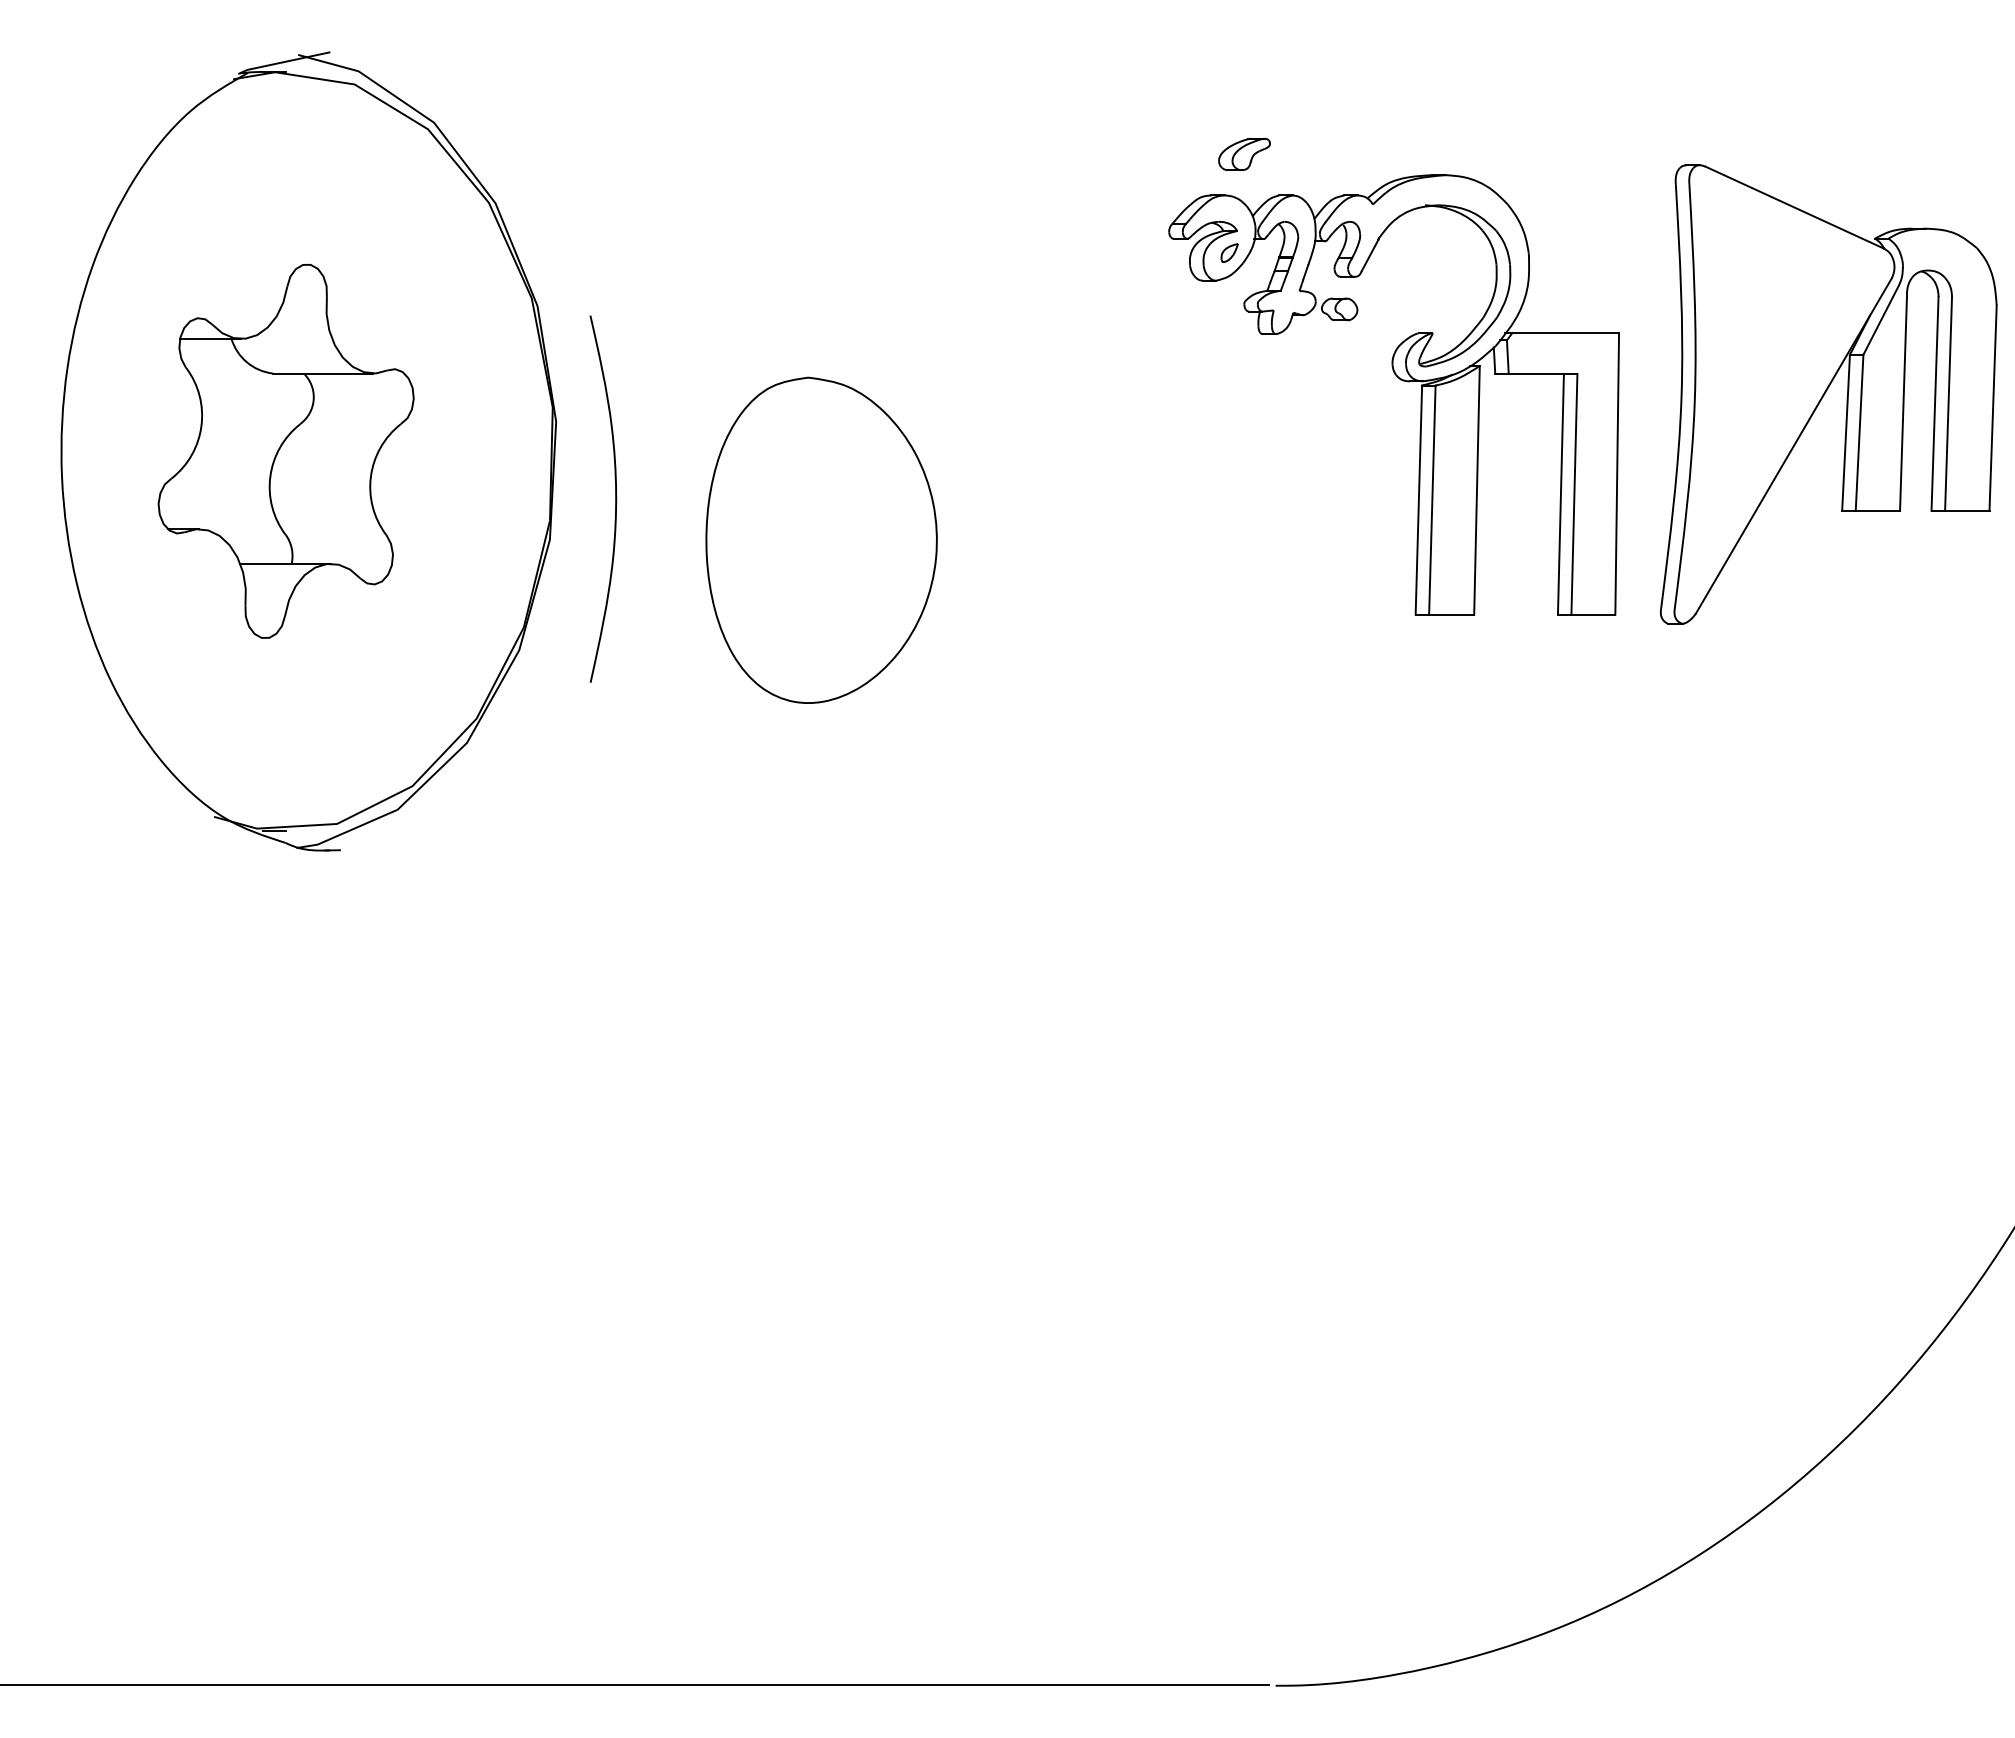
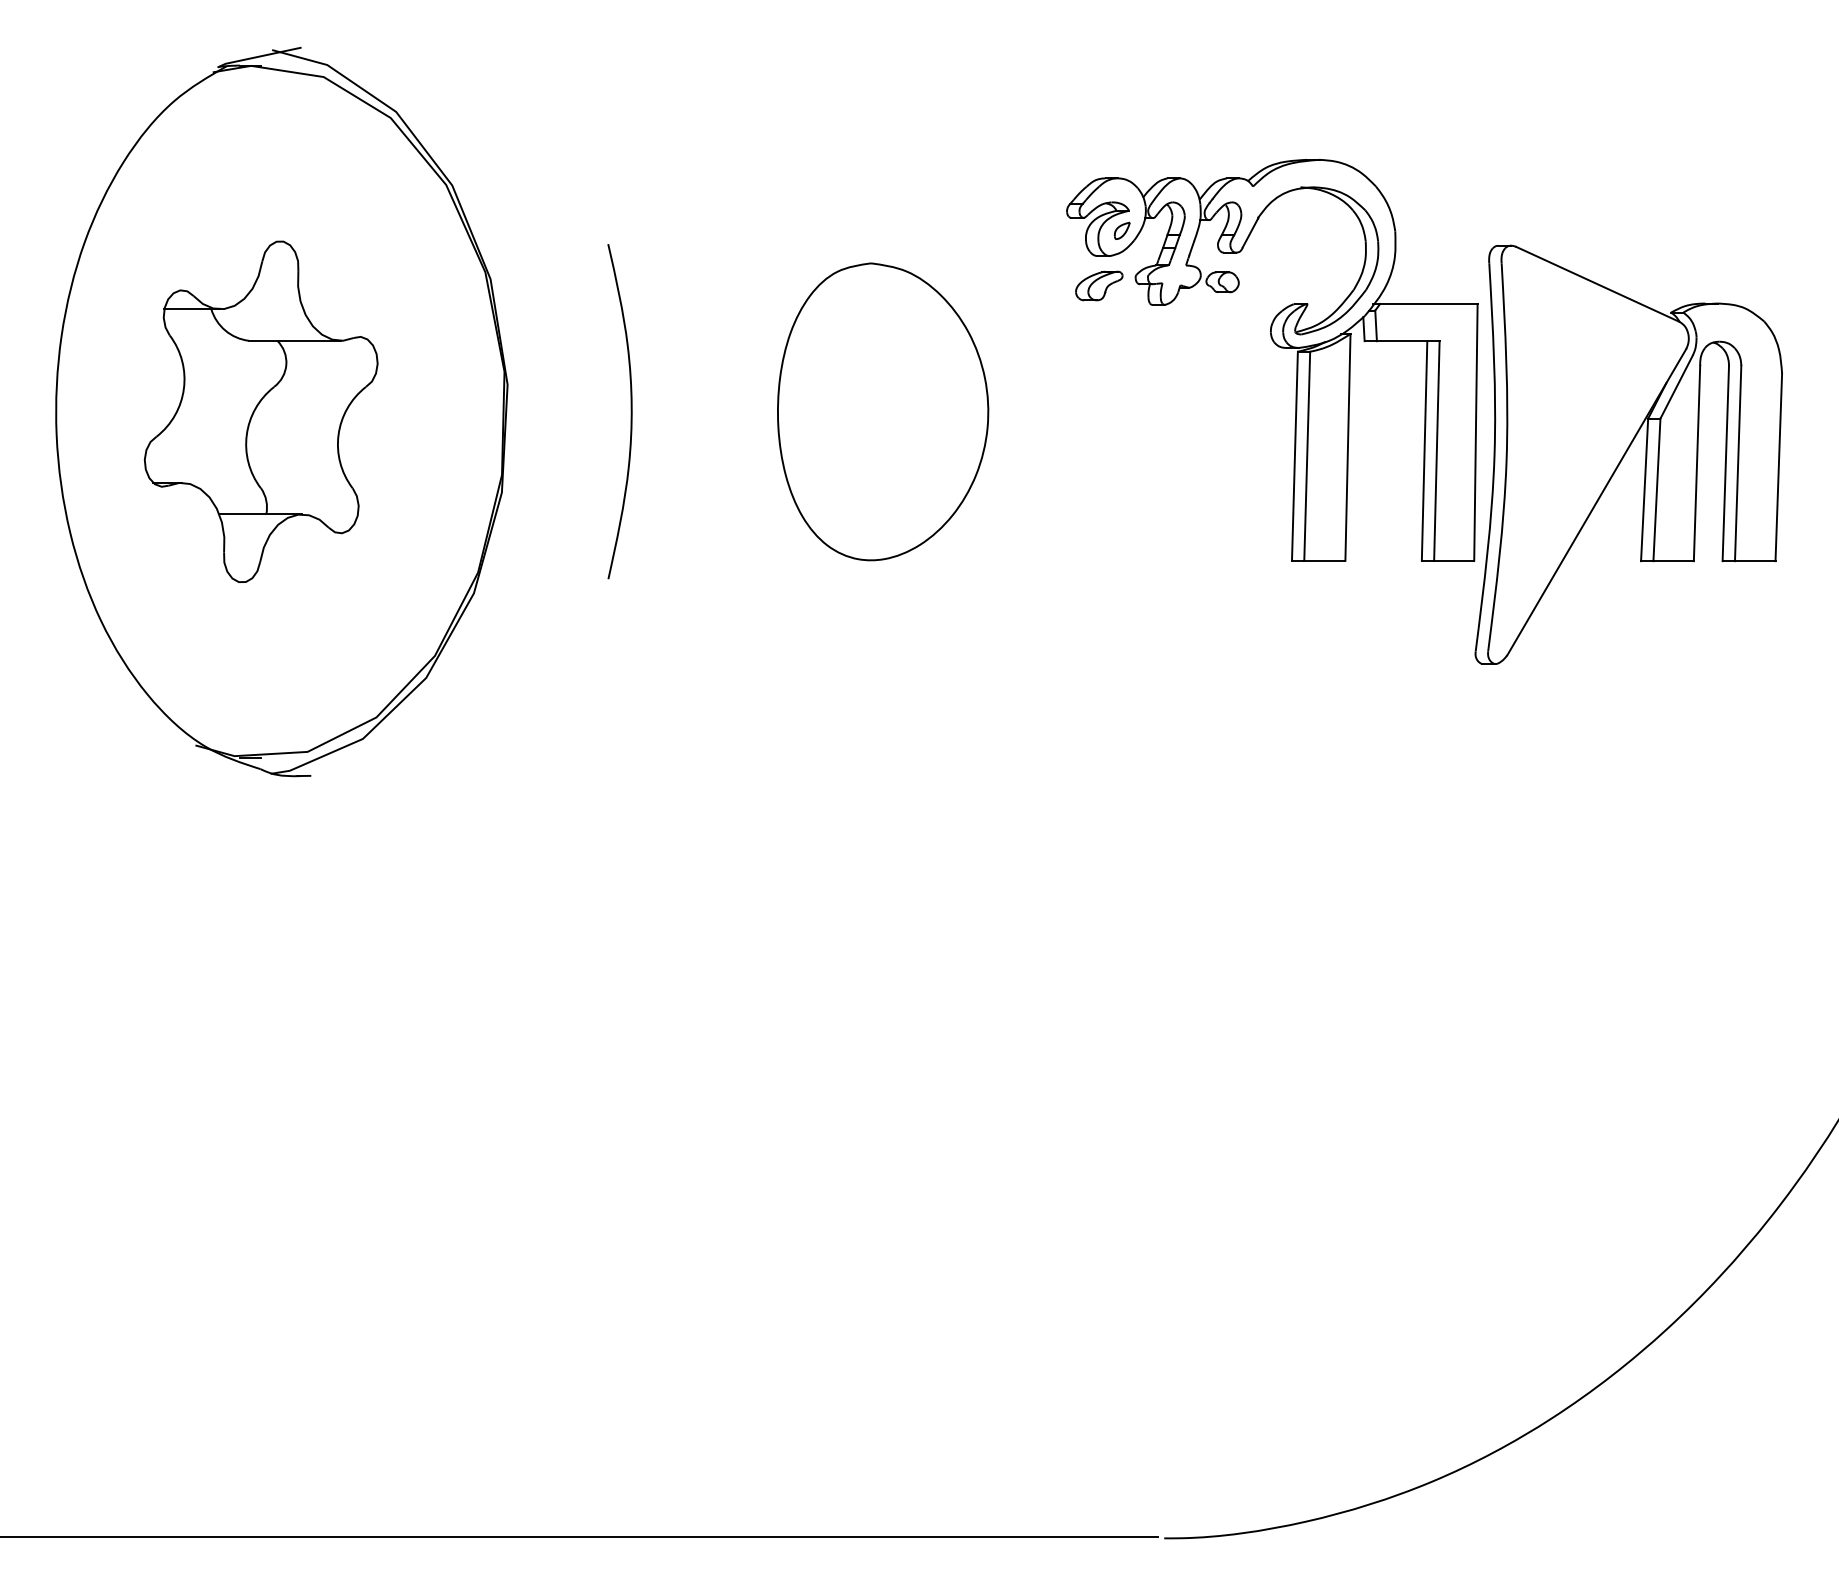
part: (1244, 153) -> (1099, 285), moved
part: (1828, 394) -> (1628, 454), moved
curve: (615, 498) -> (631, 411), moved
part: (821, 539) -> (882, 411), moved

